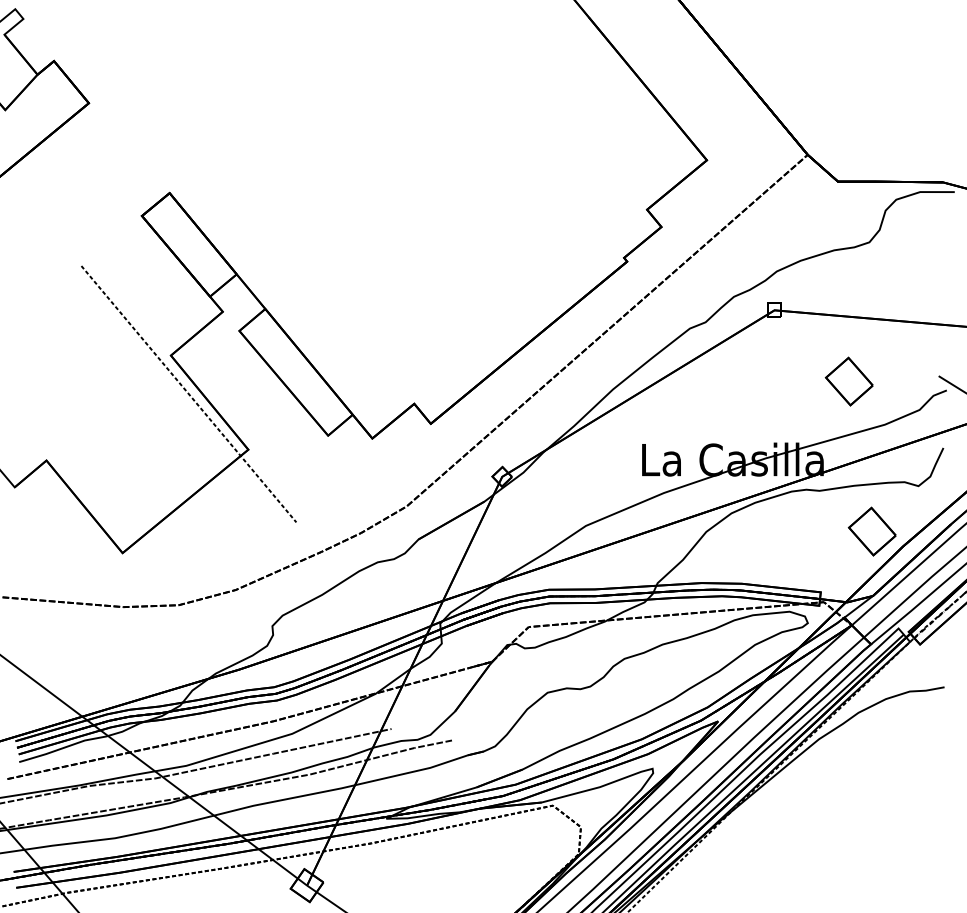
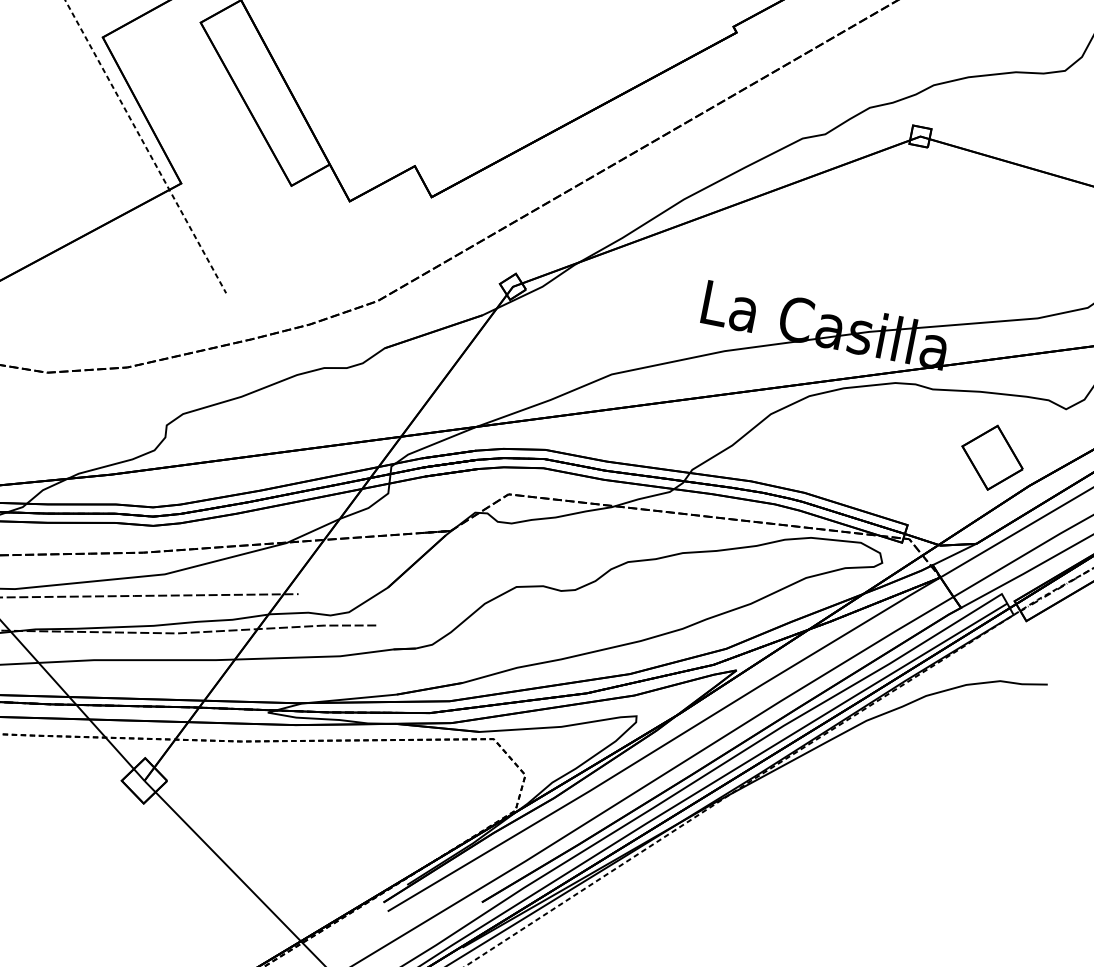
part: (848, 381) -> (1000, 251), removed

